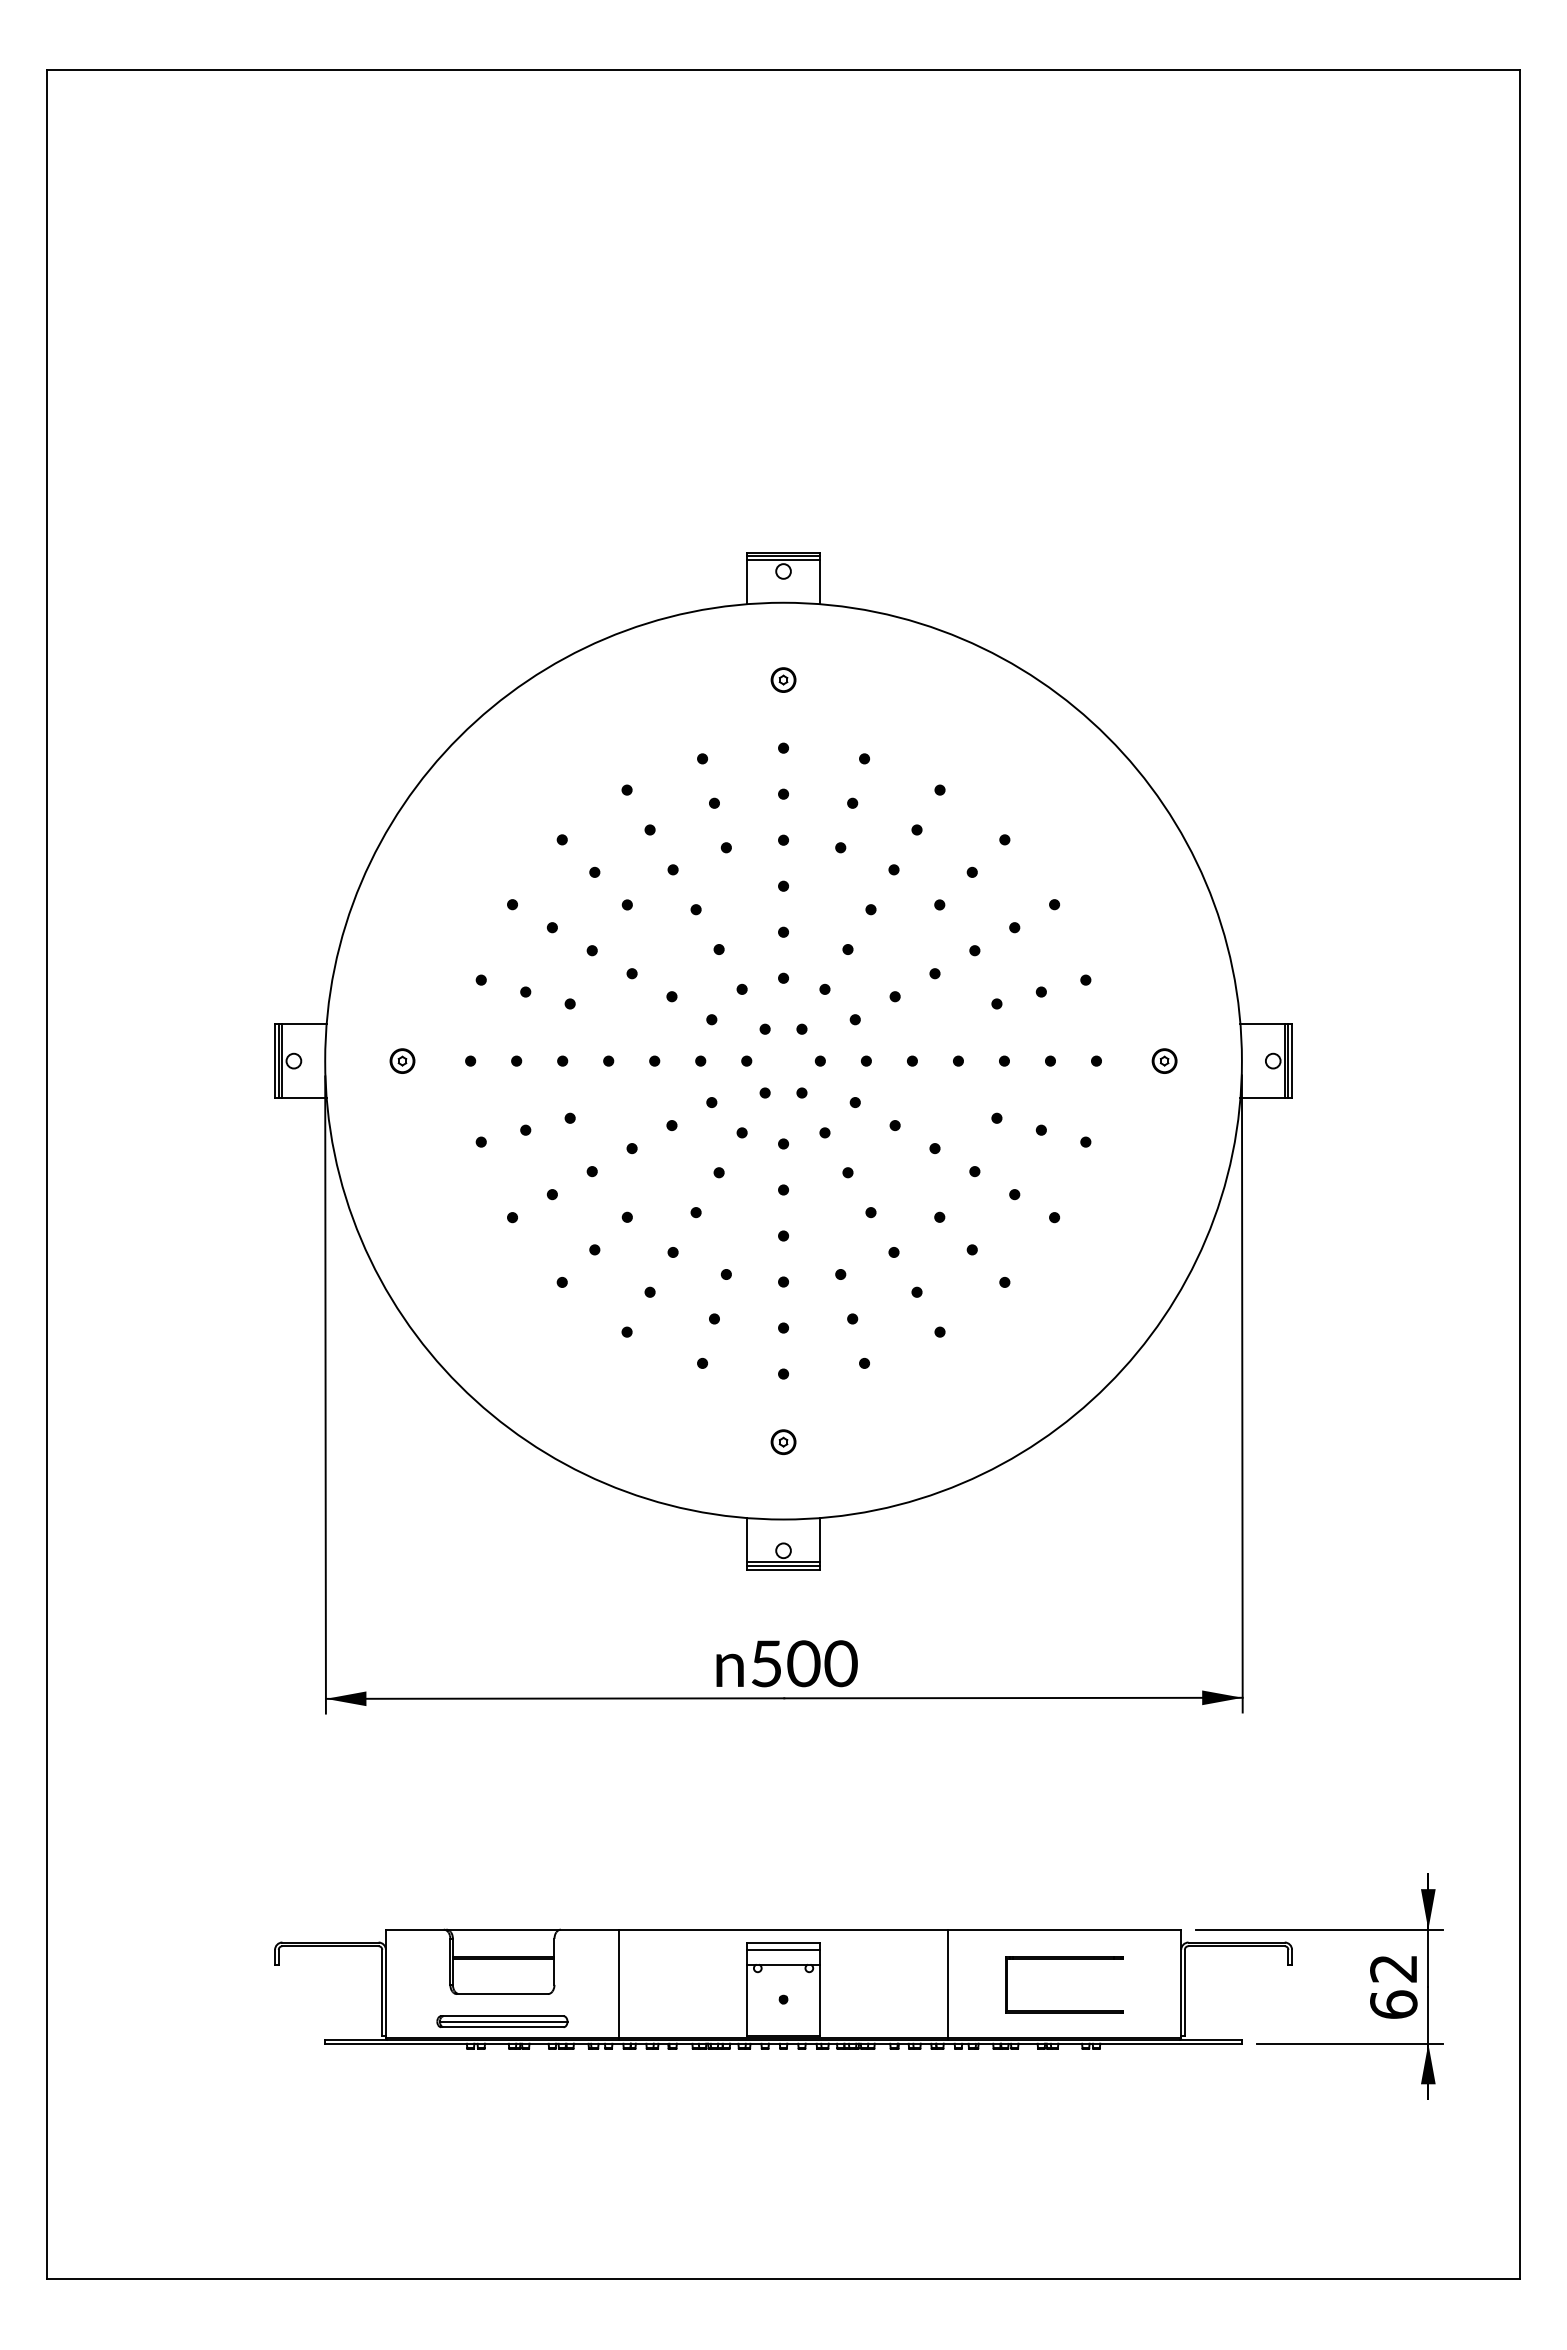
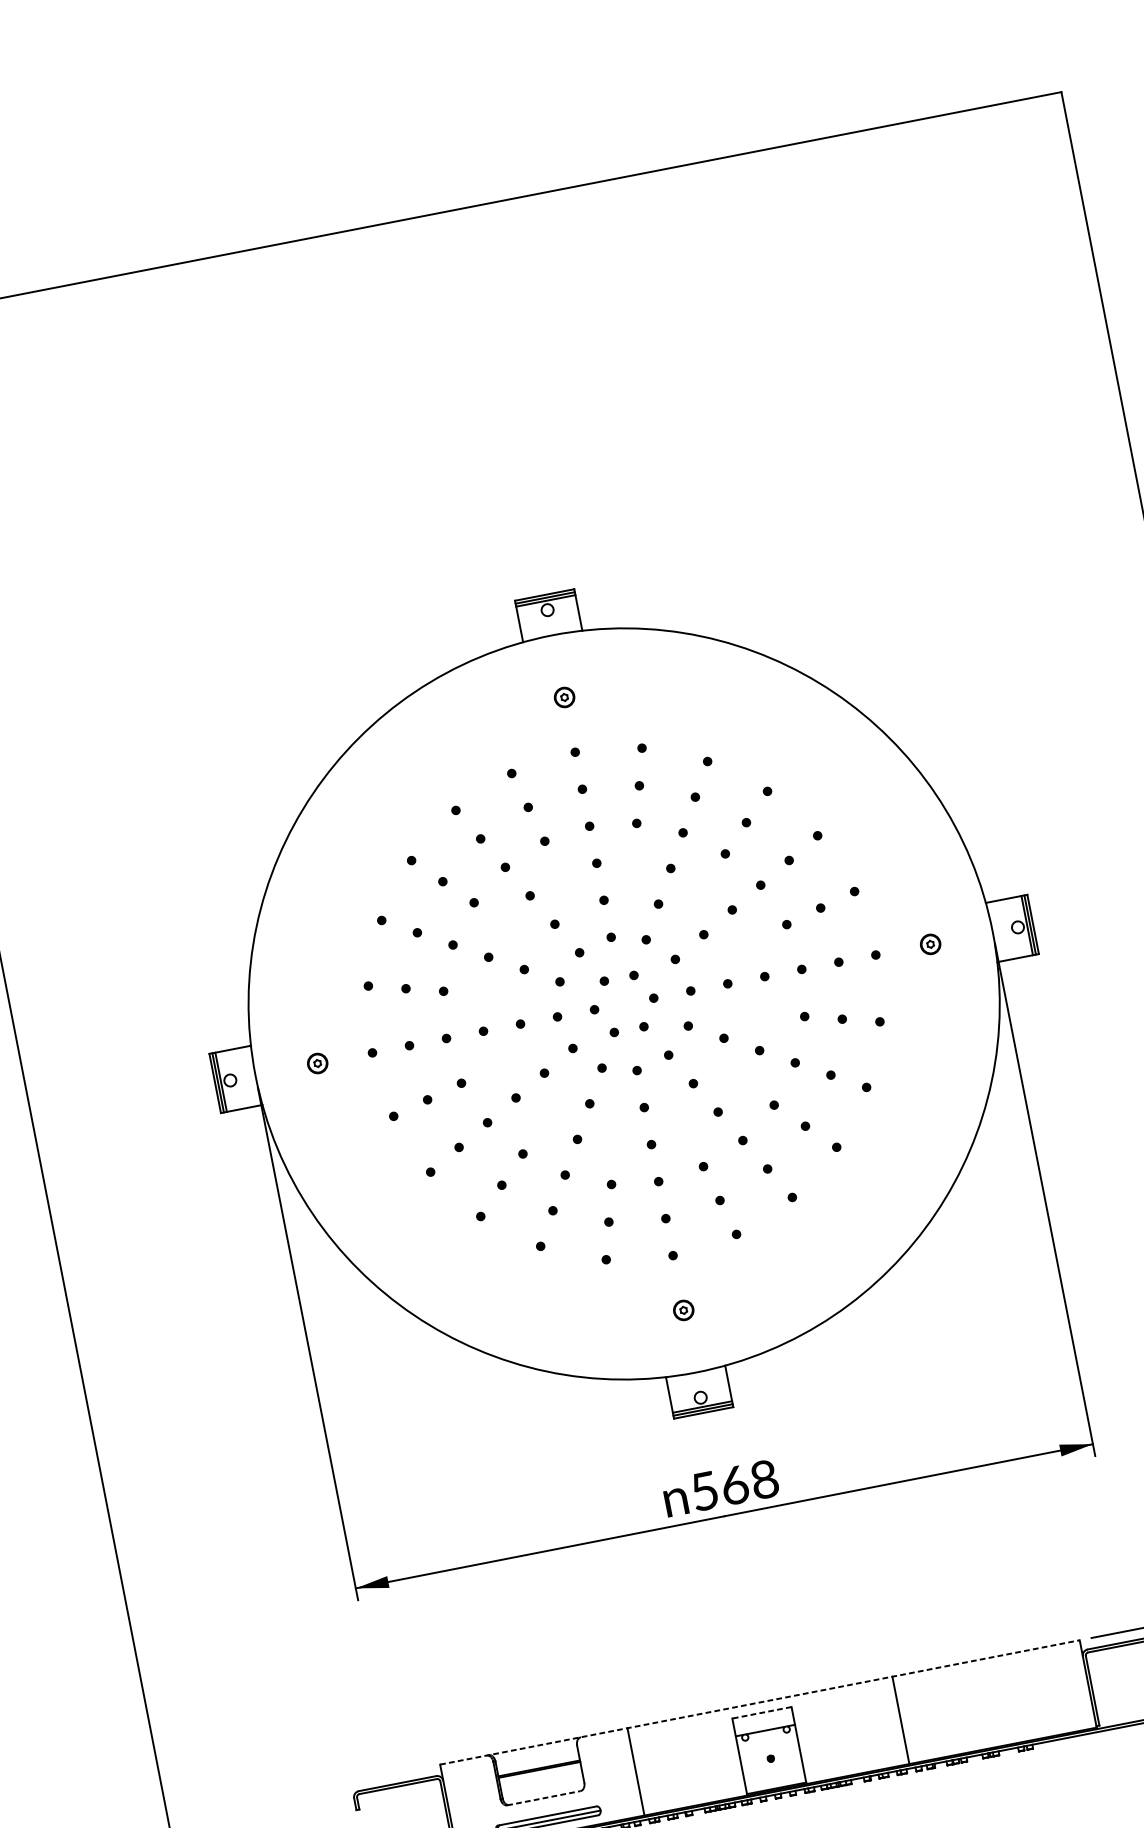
text: (822, 1663) -> (749, 1482), 500 -> 568
line: (783, 1929) -> (759, 1702), solid -> dashed
line: (783, 1942) -> (761, 1712), solid -> dashed
line: (783, 1949) -> (762, 1718), removed
part: (1064, 1959) -> (990, 1682), removed
line: (502, 1994) -> (544, 1798), solid -> dashed

